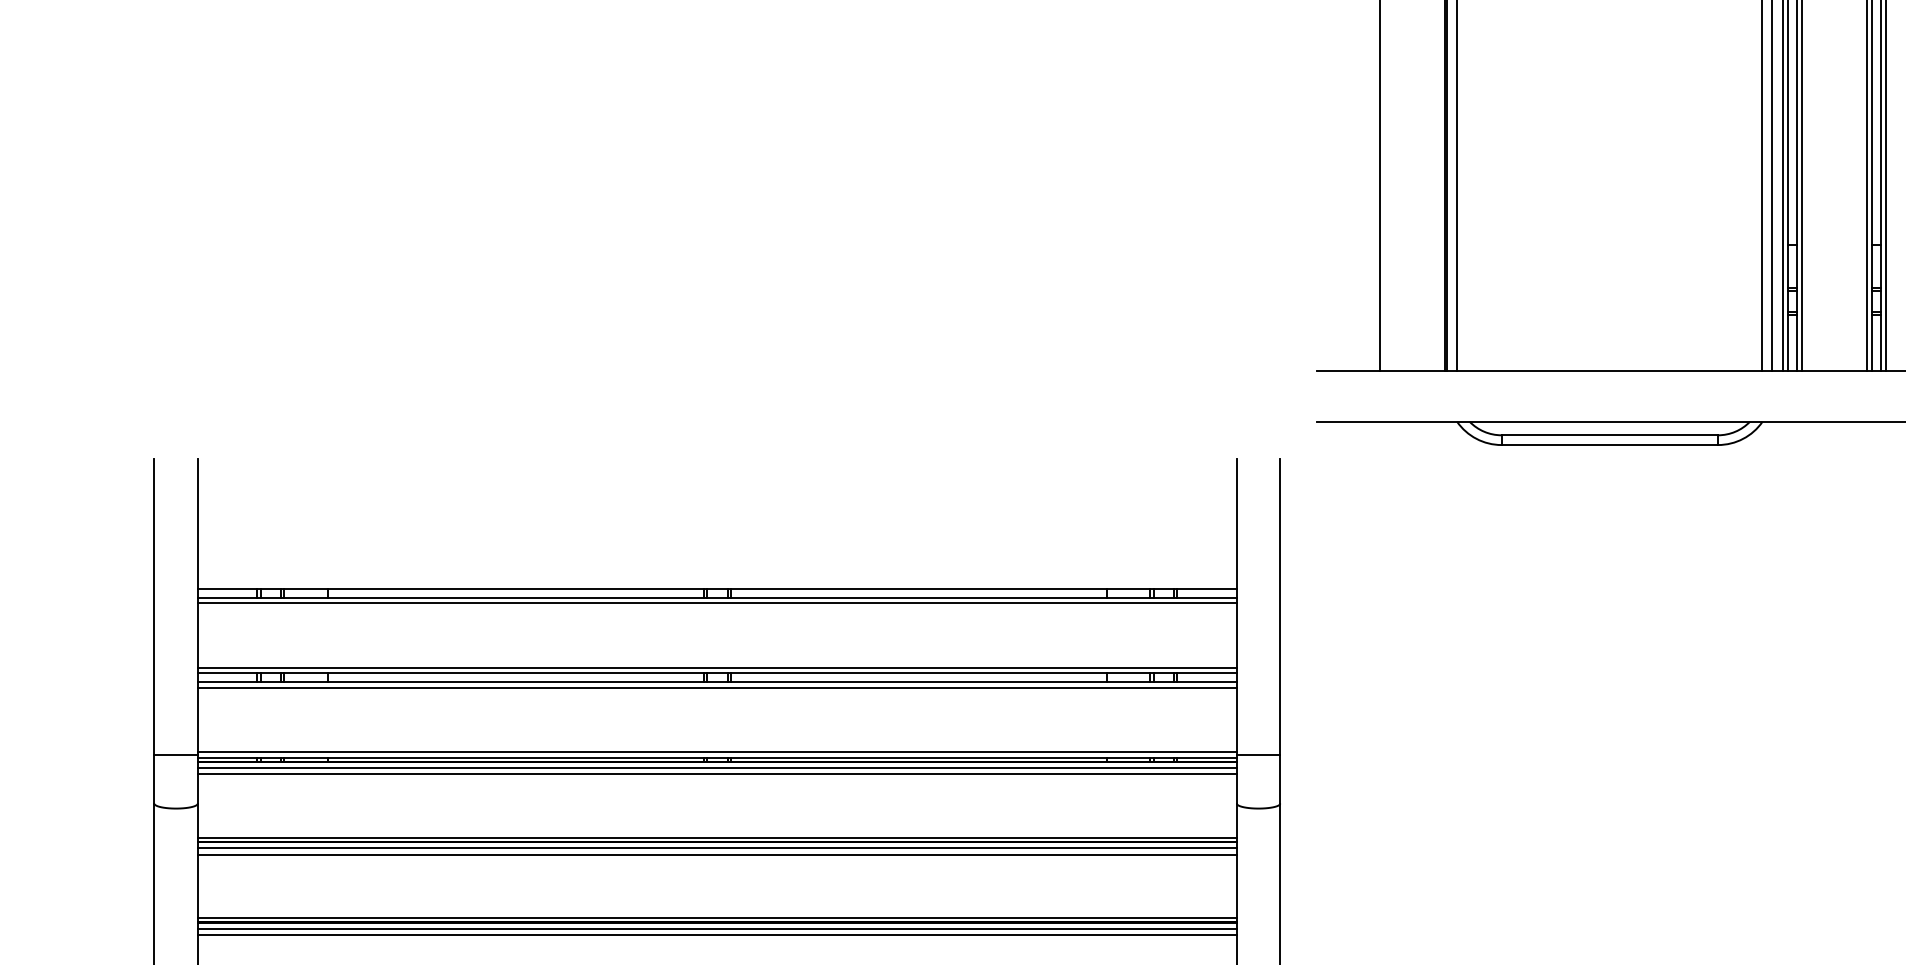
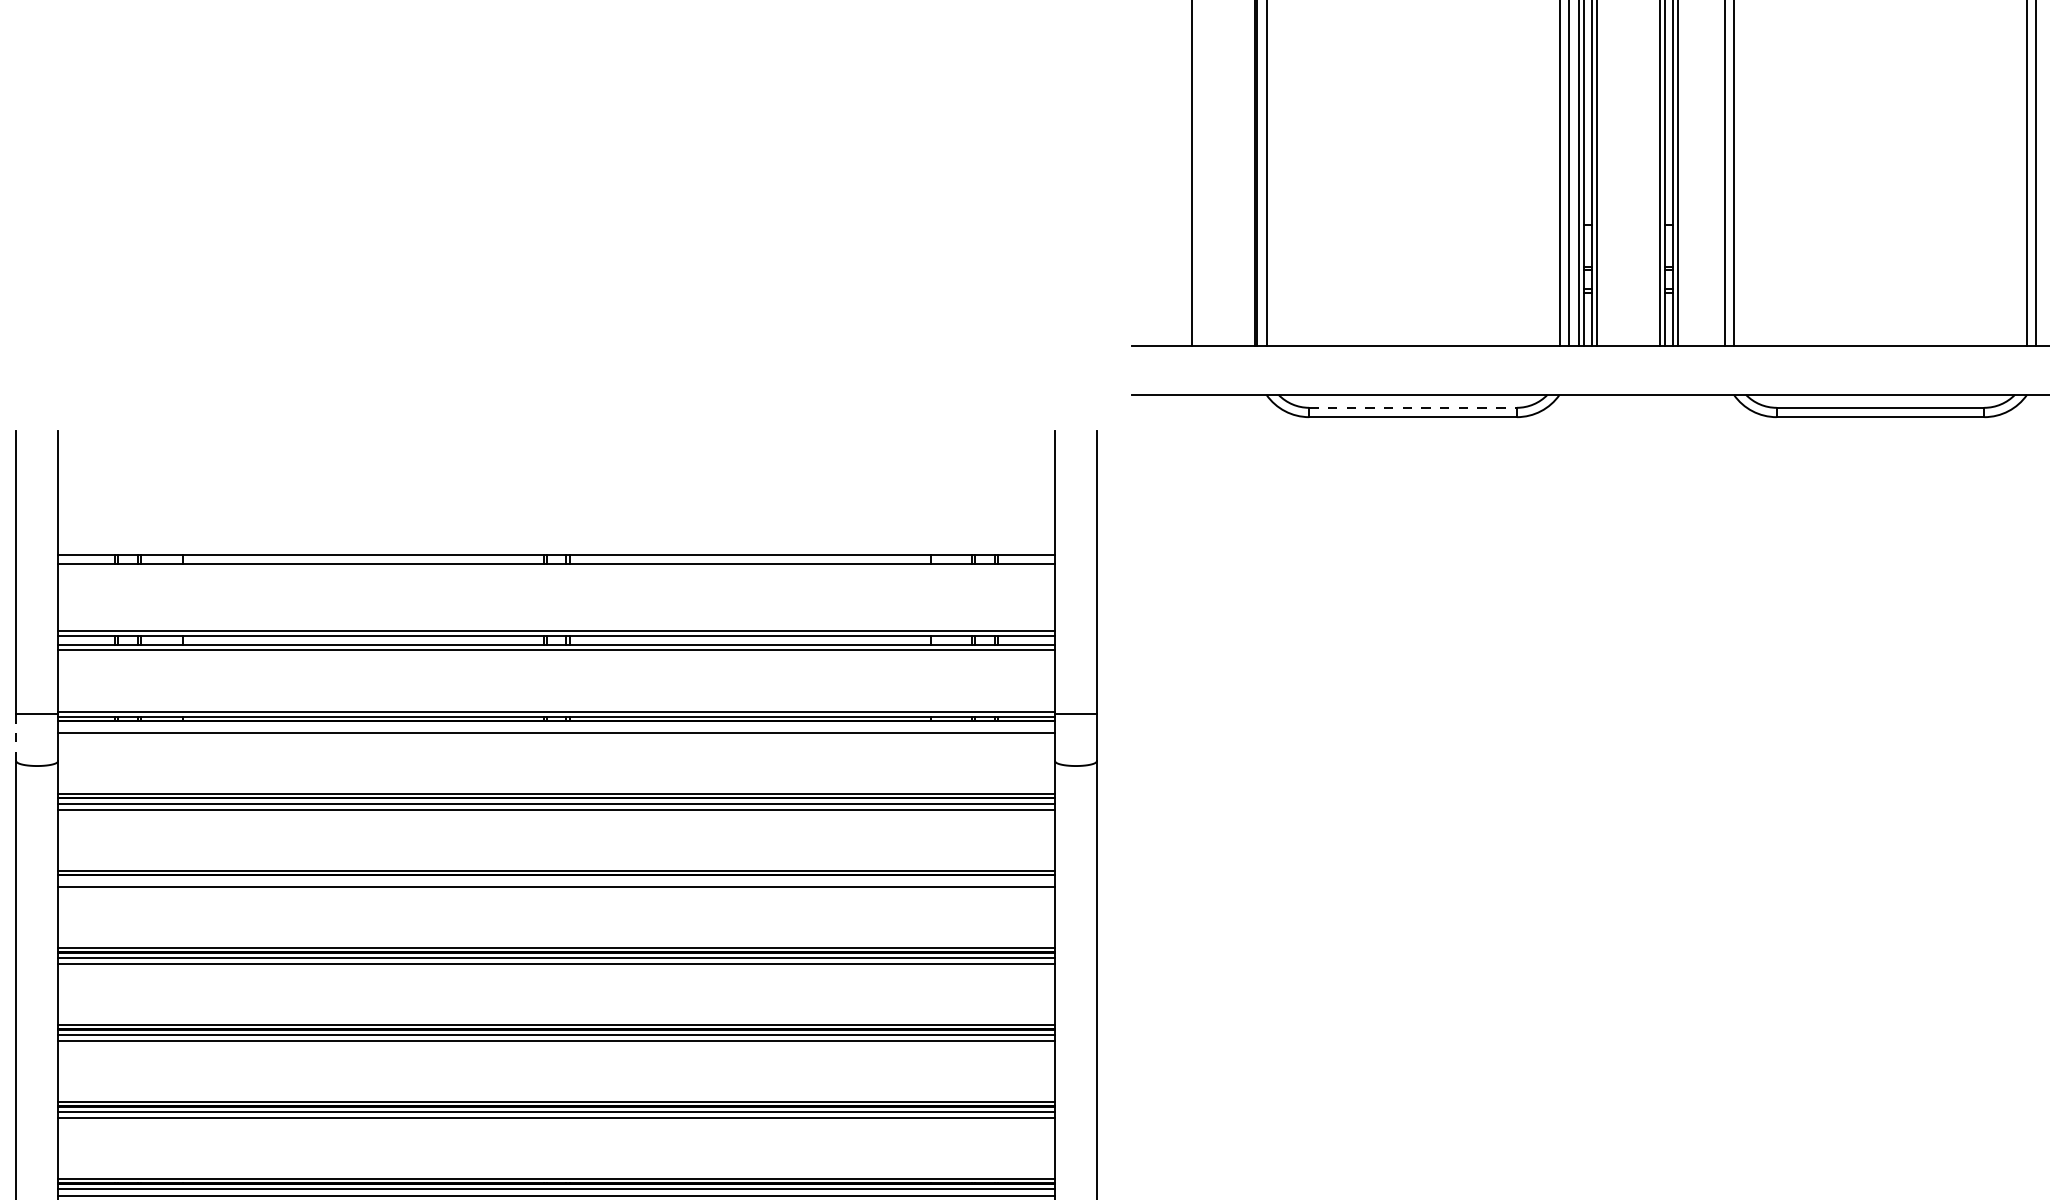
line: (1610, 434) -> (1413, 407), solid -> dashed
line: (717, 602) -> (556, 568), removed
line: (717, 768) -> (556, 727), removed
line: (154, 779) -> (16, 738), solid -> dashed
line: (717, 928) -> (556, 881), removed

